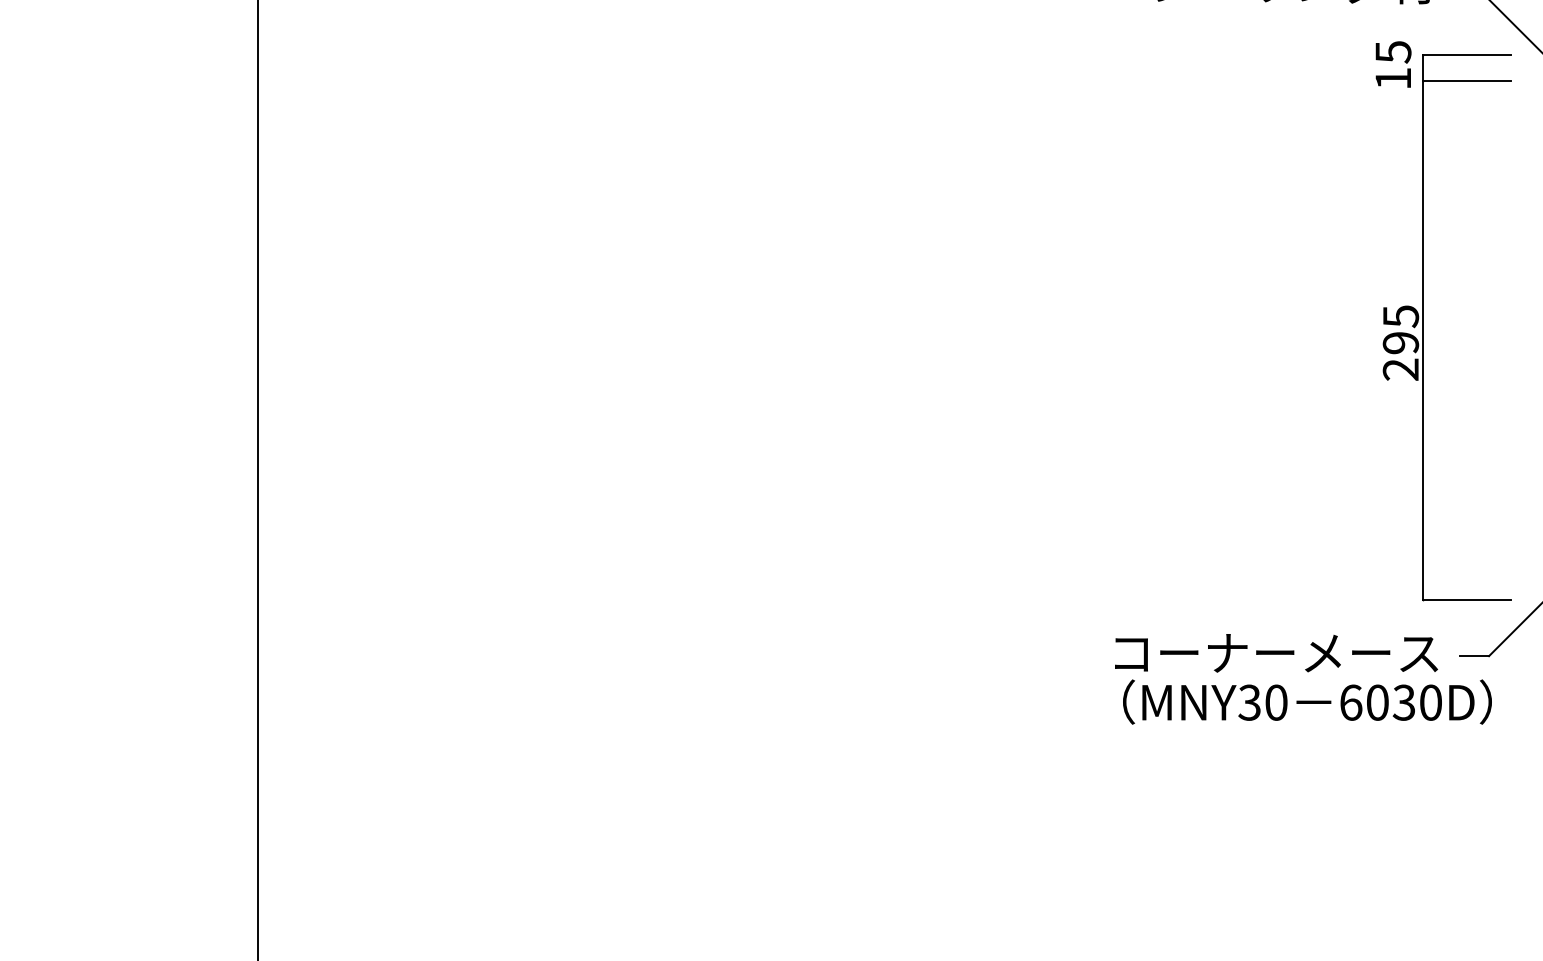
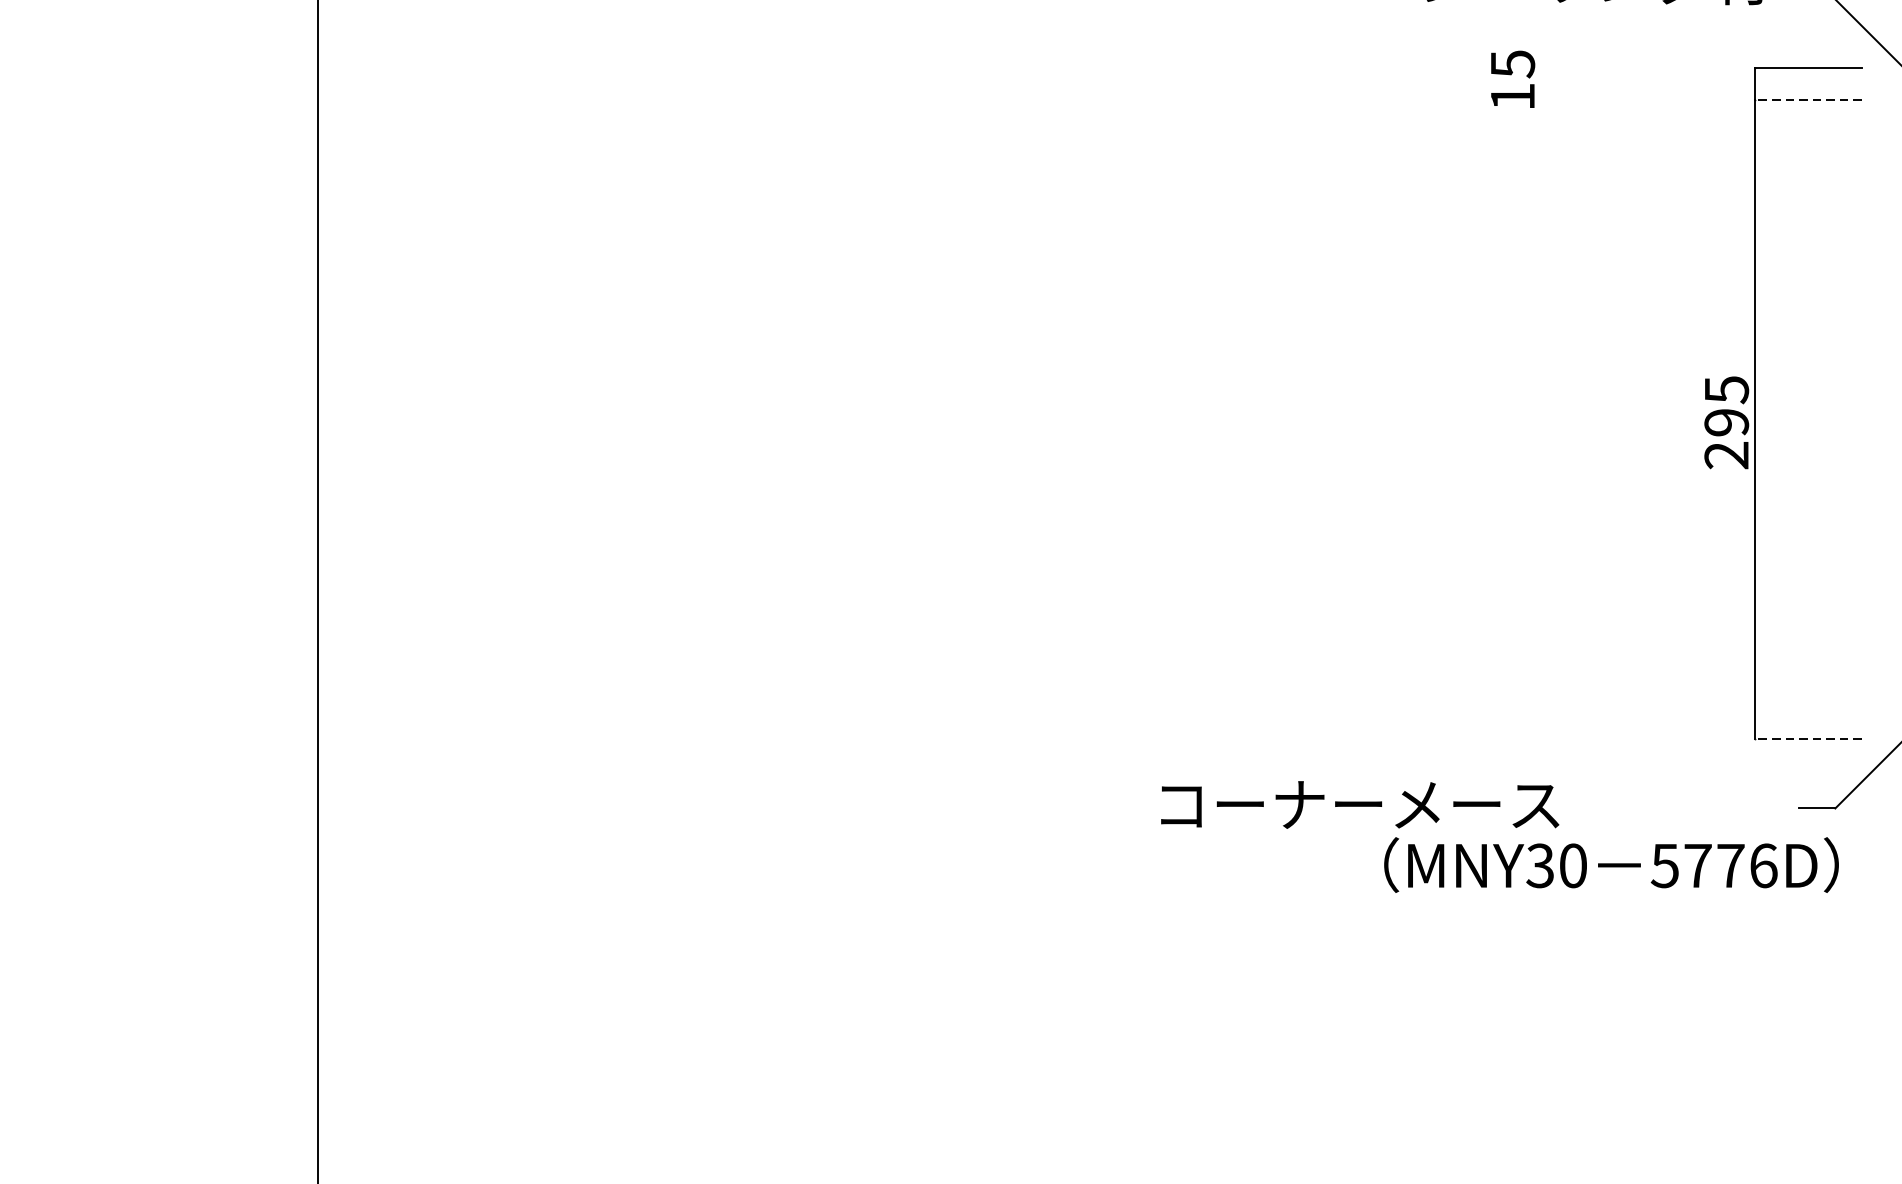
text: (1393, 64) -> (1512, 79), moved
line: (1467, 81) -> (1808, 100), solid -> dashed
line: (1467, 600) -> (1808, 739), solid -> dashed
text: (1276, 653) -> (1360, 805), moved
text: (1390, 702) -> (1713, 865), 6030D -> 5776D

